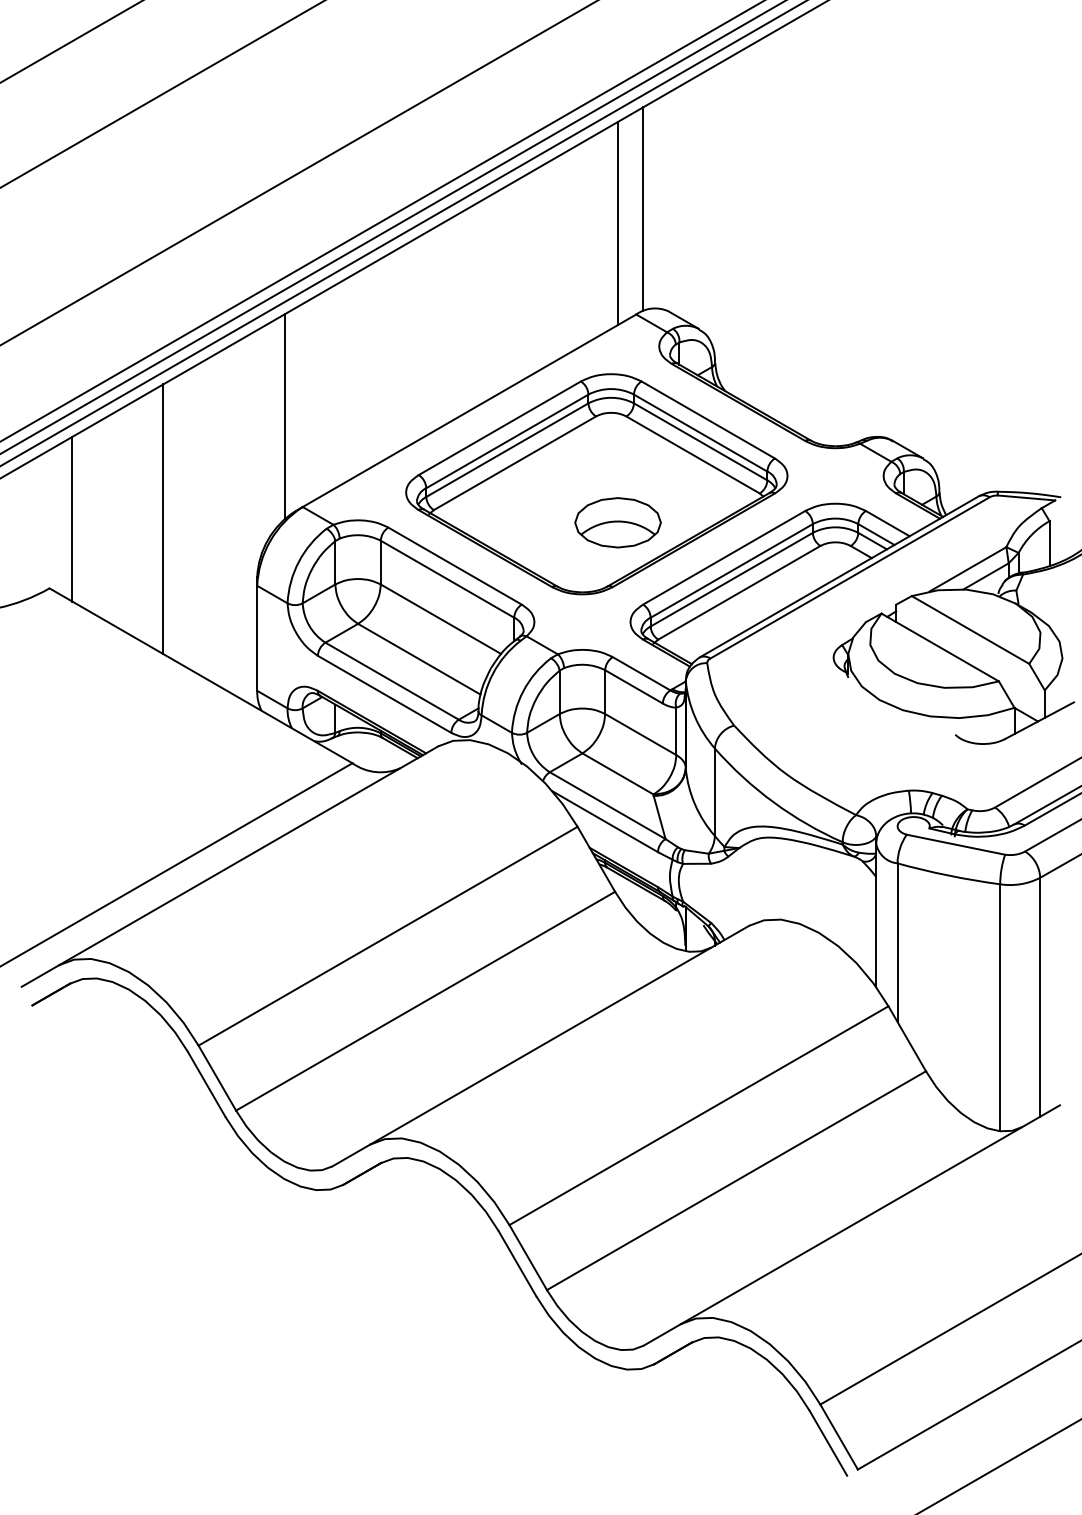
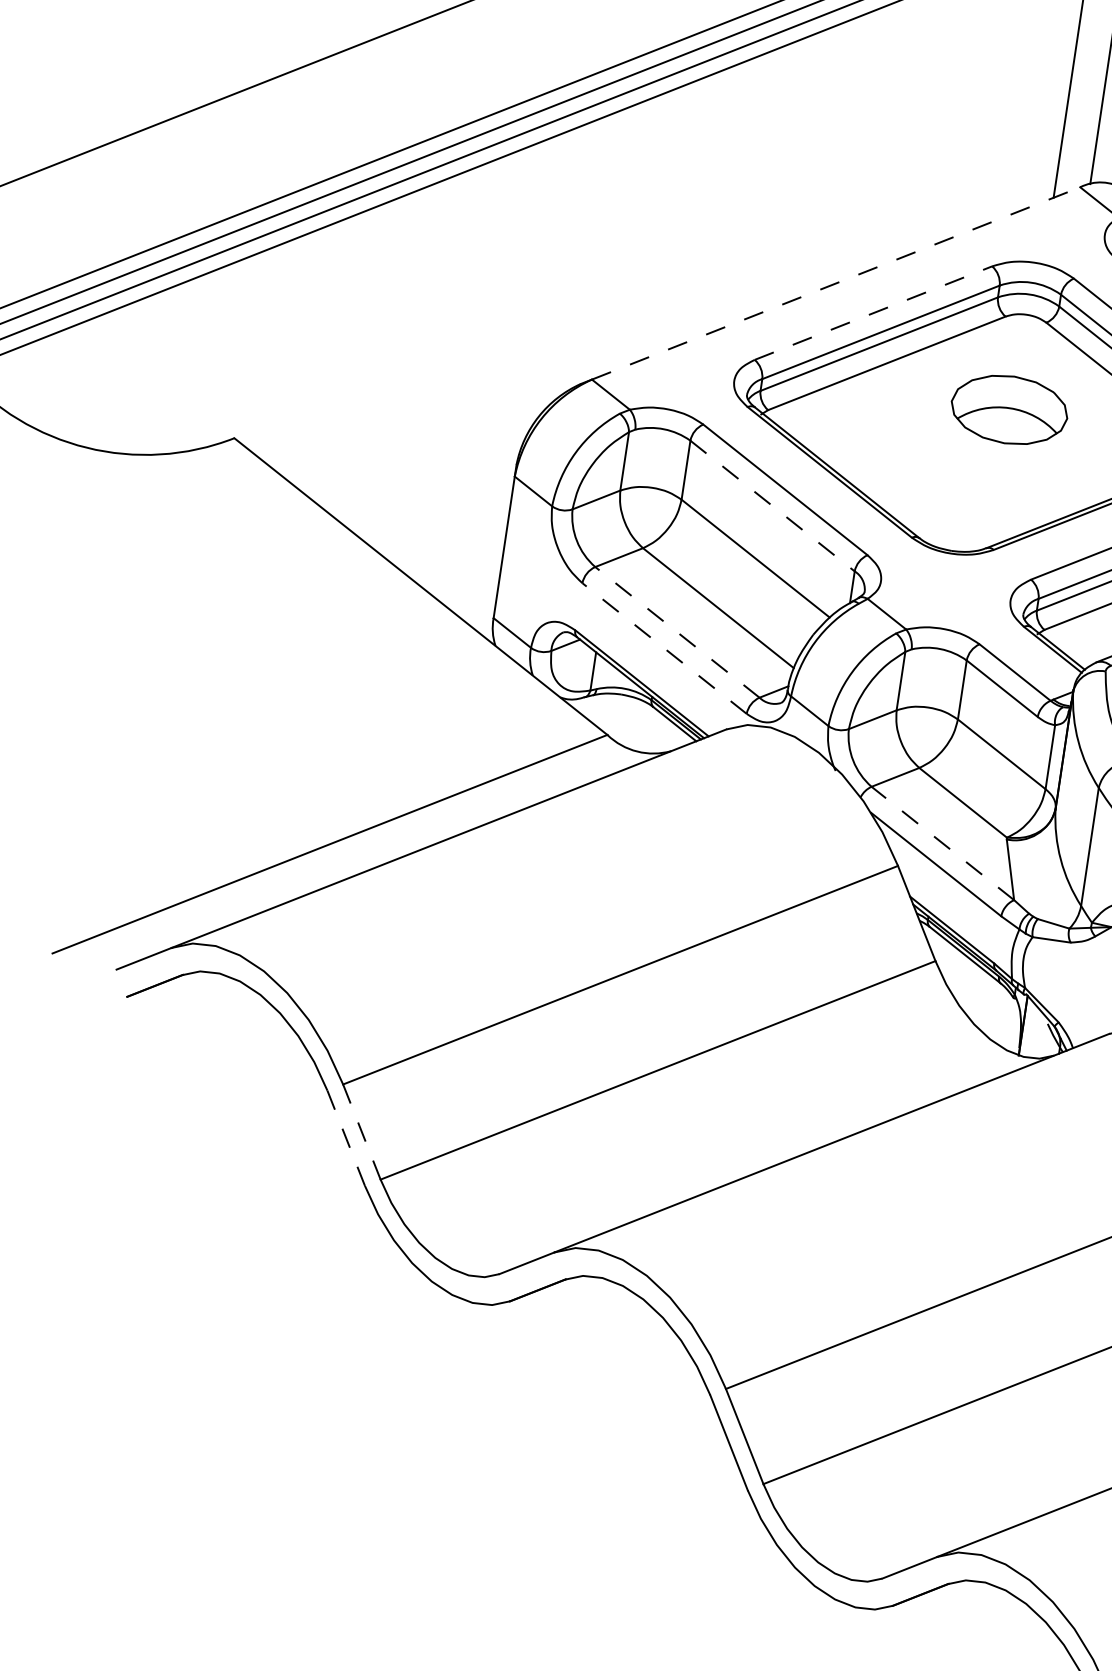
line: (469, 410) -> (836, 283), solid -> dashed
line: (284, 416) -> (585, 253), removed
line: (499, 428) -> (872, 313), solid -> dashed
line: (72, 518) -> (279, 348), removed
line: (163, 519) -> (401, 368), removed
part: (617, 522) -> (1008, 409), moved
line: (447, 579) -> (772, 506), solid -> dashed
line: (391, 680) -> (676, 631), solid -> dashed
line: (384, 694) -> (664, 648), solid -> dashed
line: (607, 805) -> (942, 843), solid -> dashed
line: (217, 1078) -> (362, 1132), solid -> dashed
line: (206, 1084) -> (345, 1138), solid -> dashed

